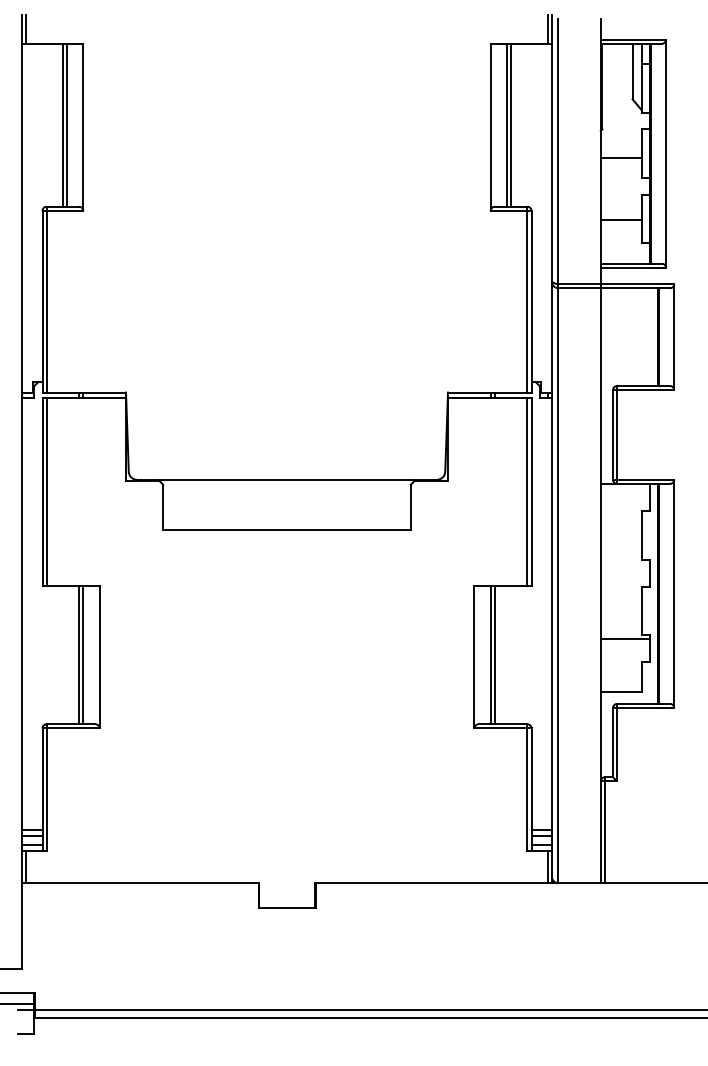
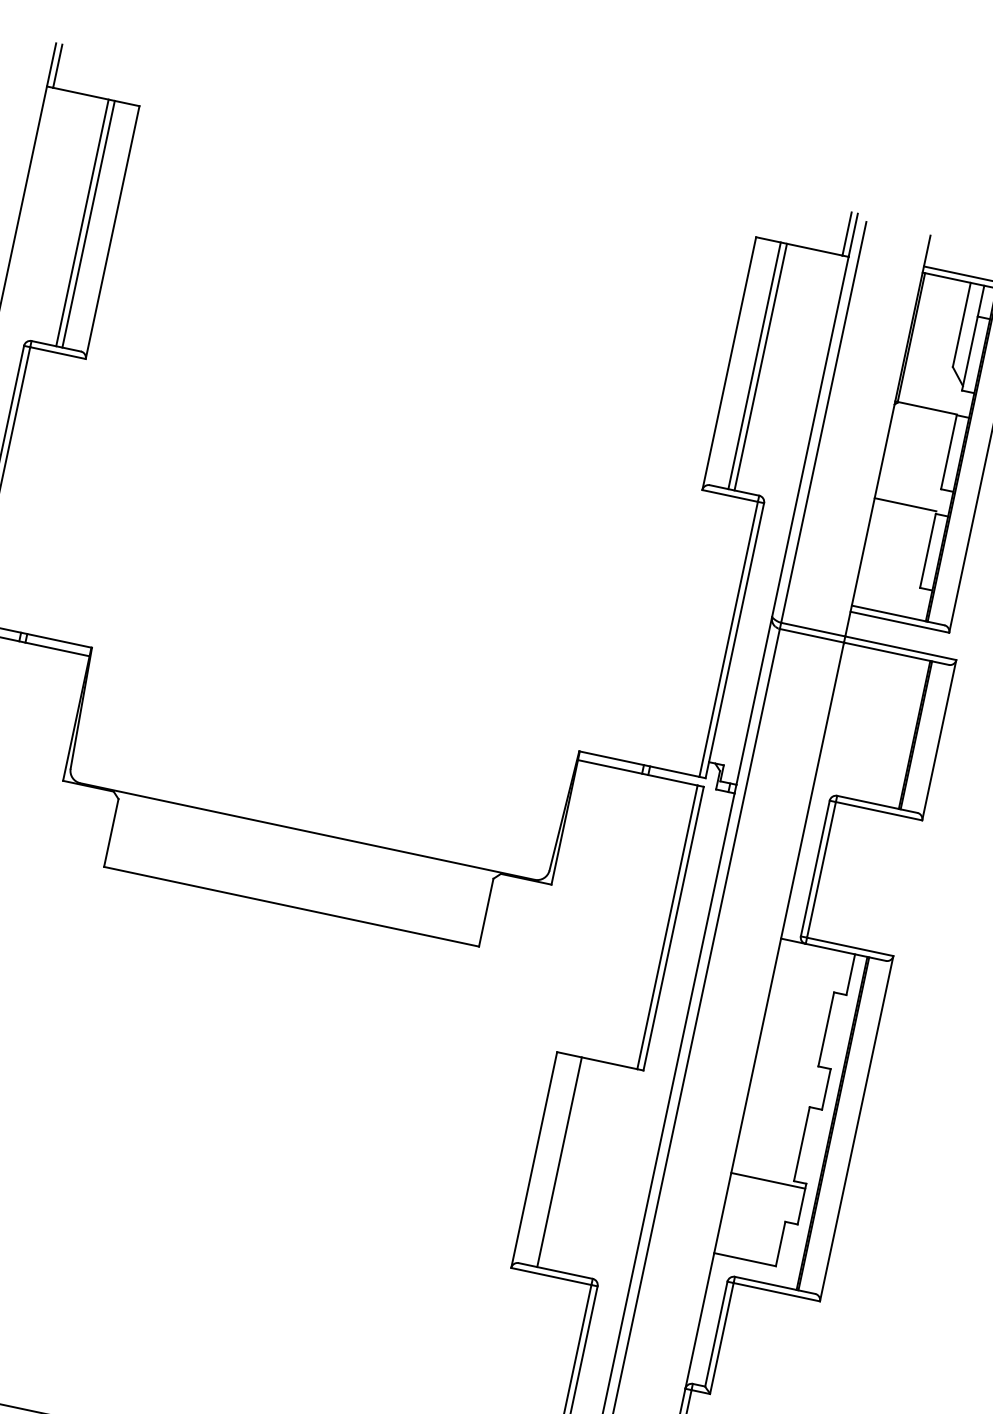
line: (620, 157) -> (925, 407), moved
line: (620, 219) -> (904, 504), moved
line: (494, 654) -> (565, 1162), removed

